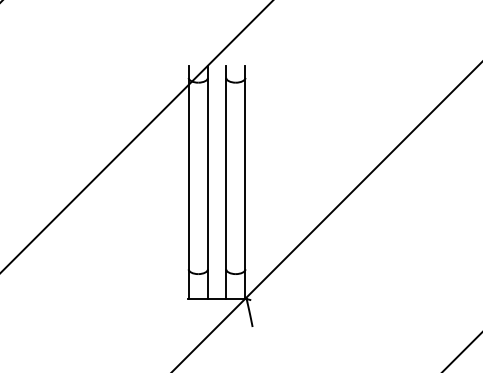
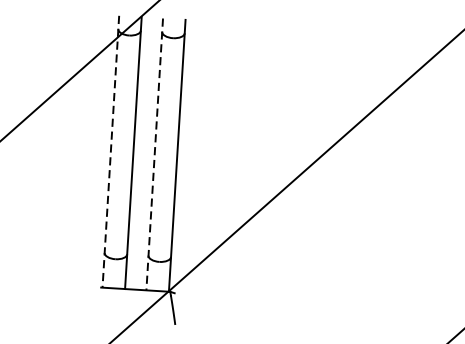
line: (188, 183) -> (110, 152), solid -> dashed
line: (226, 183) -> (155, 155), solid -> dashed

